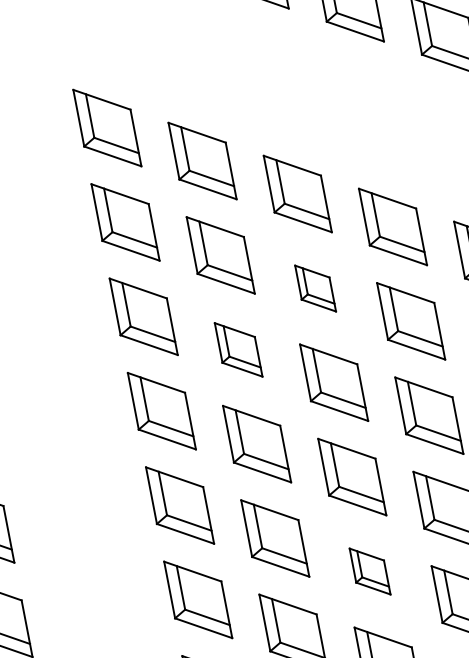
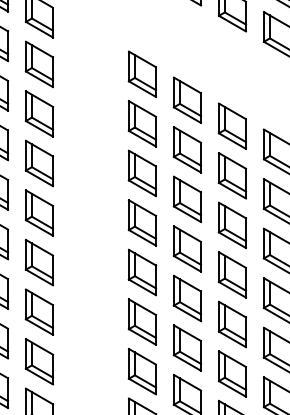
part: (313, 288) -> (231, 175), size x1.67
part: (237, 350) -> (186, 199), size x1.43
part: (368, 571) -> (231, 324), size x1.67

